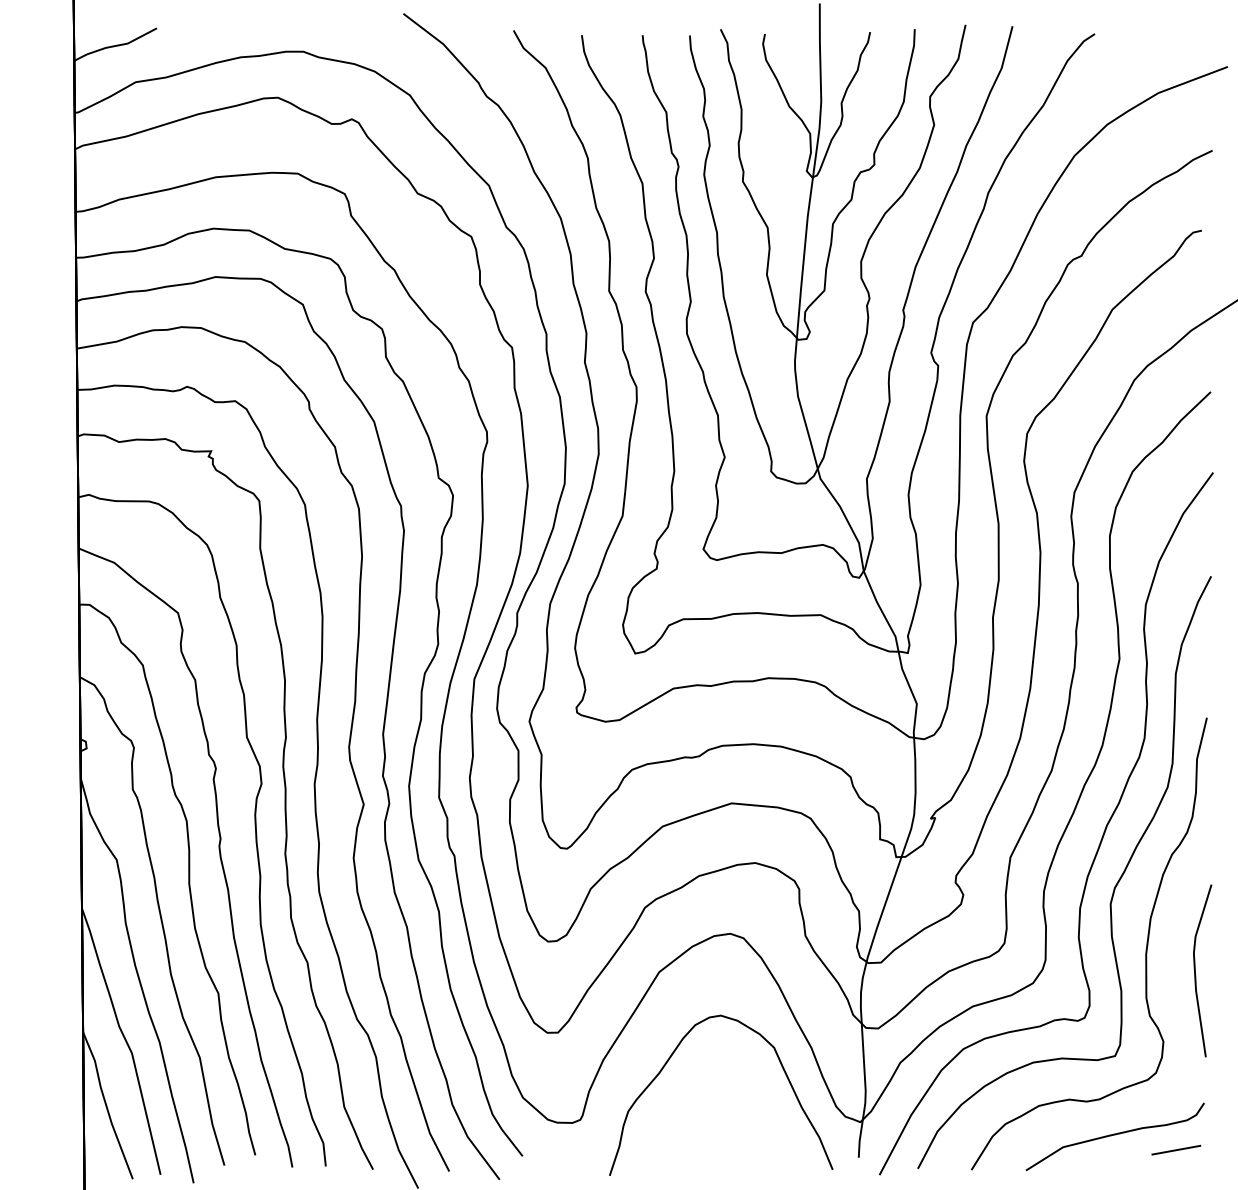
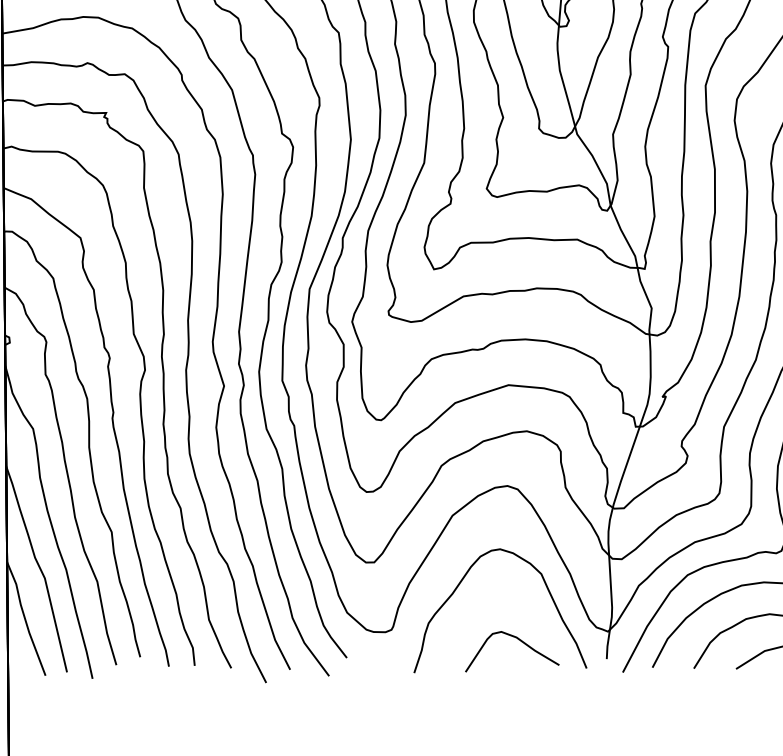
curve: (746, 1134) -> (519, 641), added

